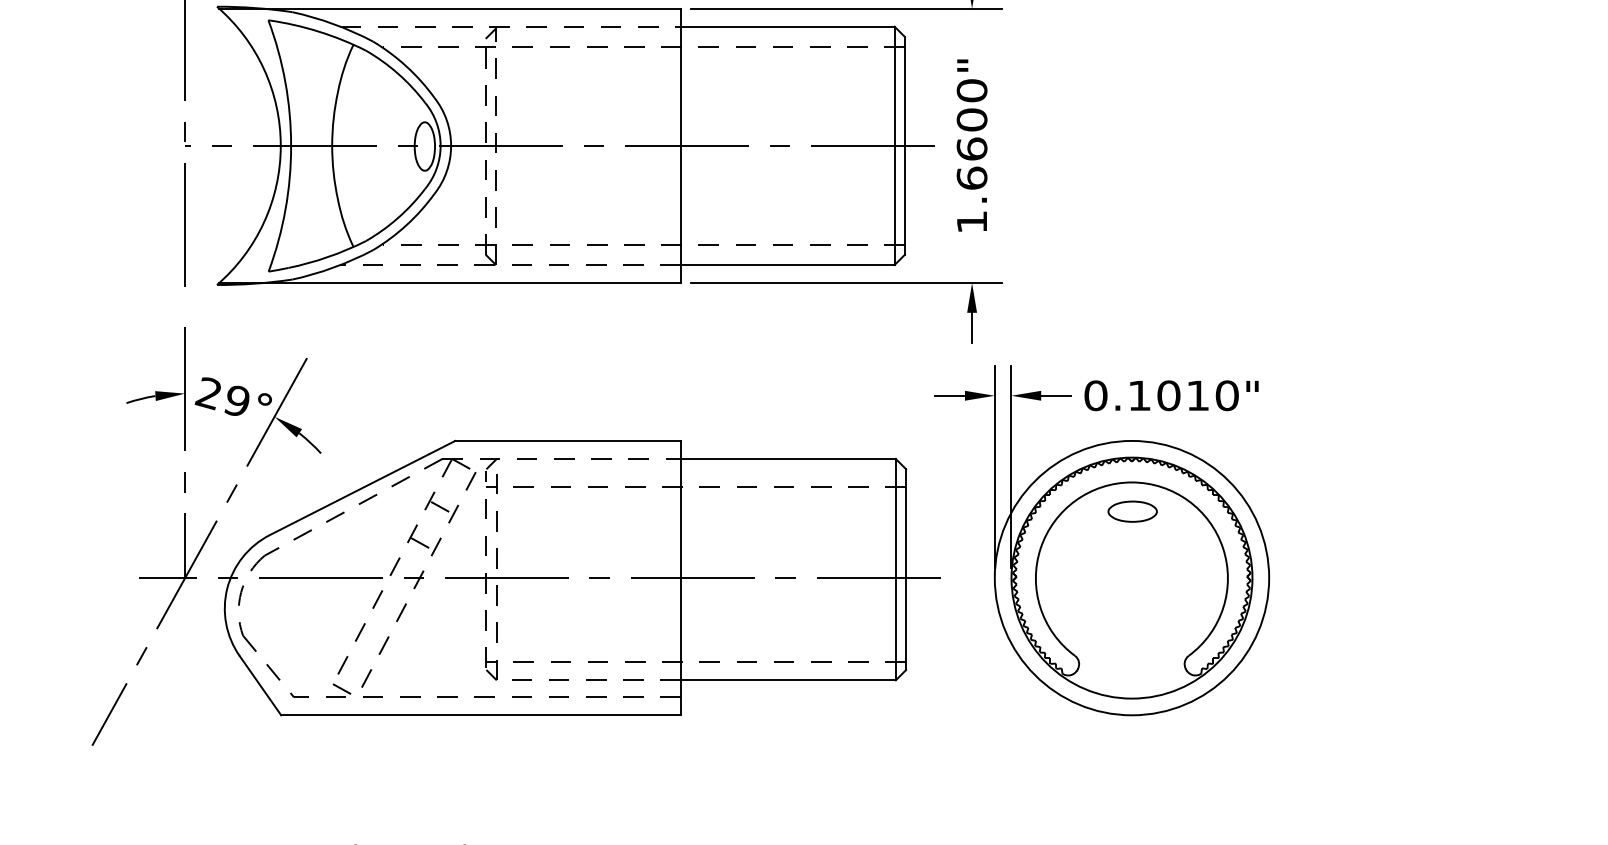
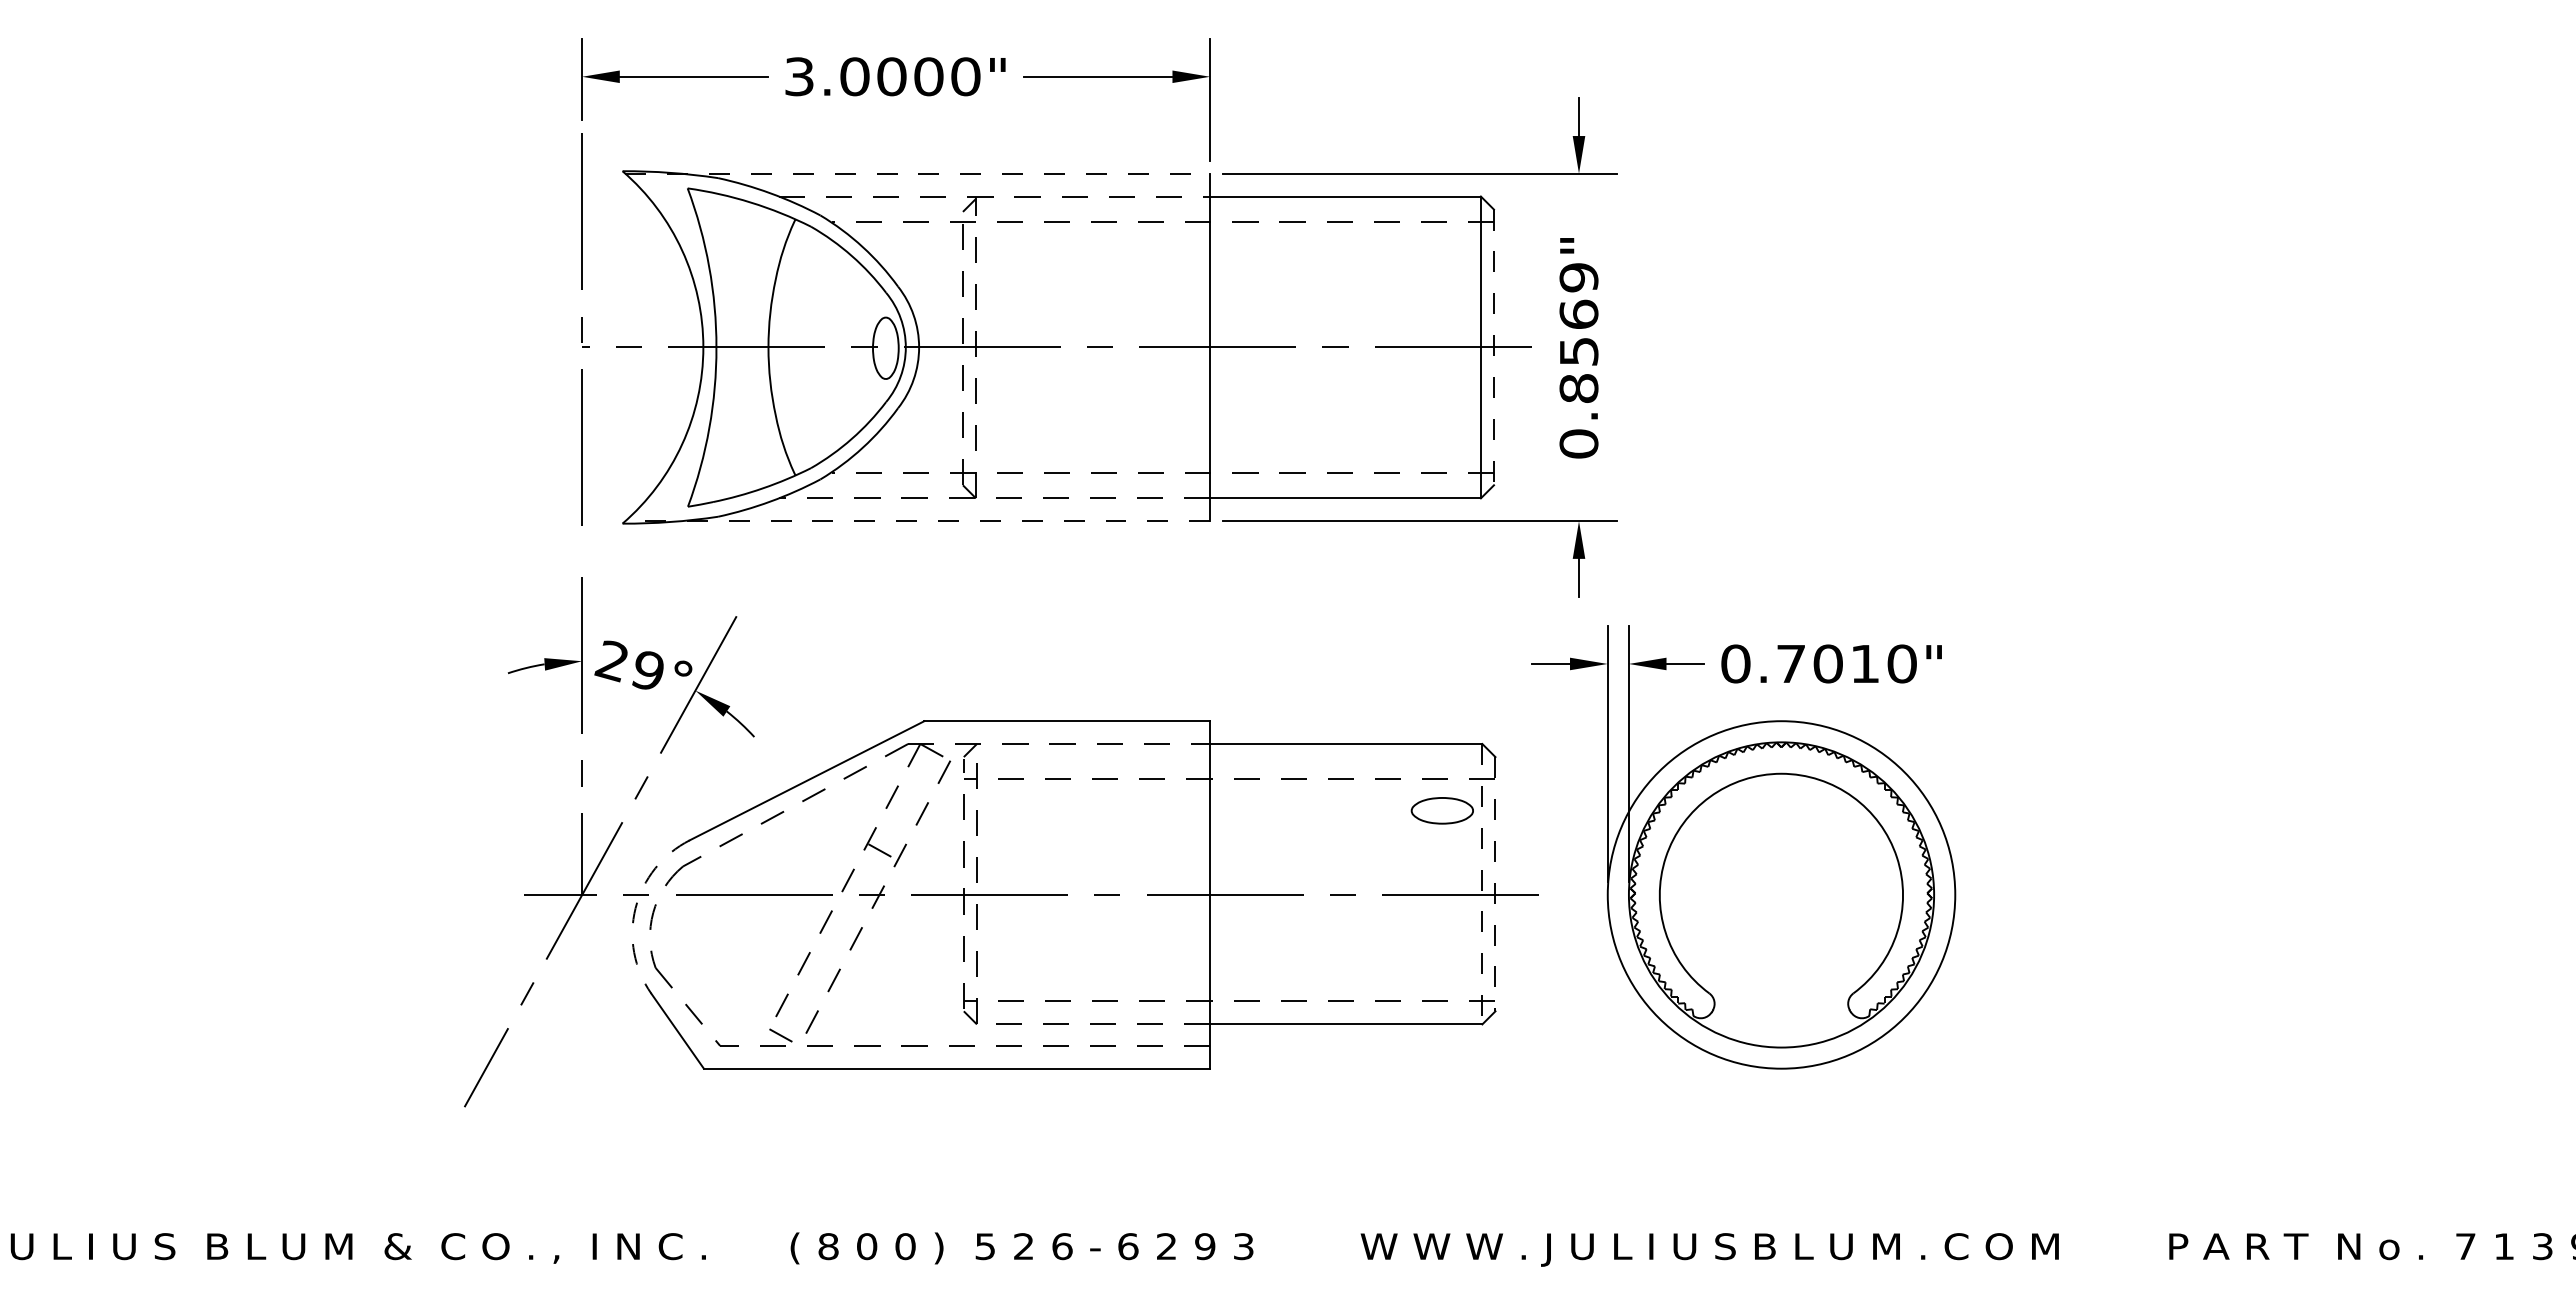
line: (450, 8) -> (918, 173), solid -> dashed
line: (905, 145) -> (1494, 347), solid -> dashed
text: (971, 156) -> (1578, 360), 1.6600" -> 0.8569"
line: (449, 283) -> (917, 521), solid -> dashed
text: (1139, 395) -> (1790, 663), 0.1010" -> 0.7010"
line: (442, 508) -> (908, 806), removed
part: (1131, 511) -> (1441, 810), moved
line: (895, 569) -> (1482, 884), solid -> dashed
line: (906, 569) -> (1495, 884), solid -> dashed
arc: (227, 588) -> (635, 908), solid -> dashed

